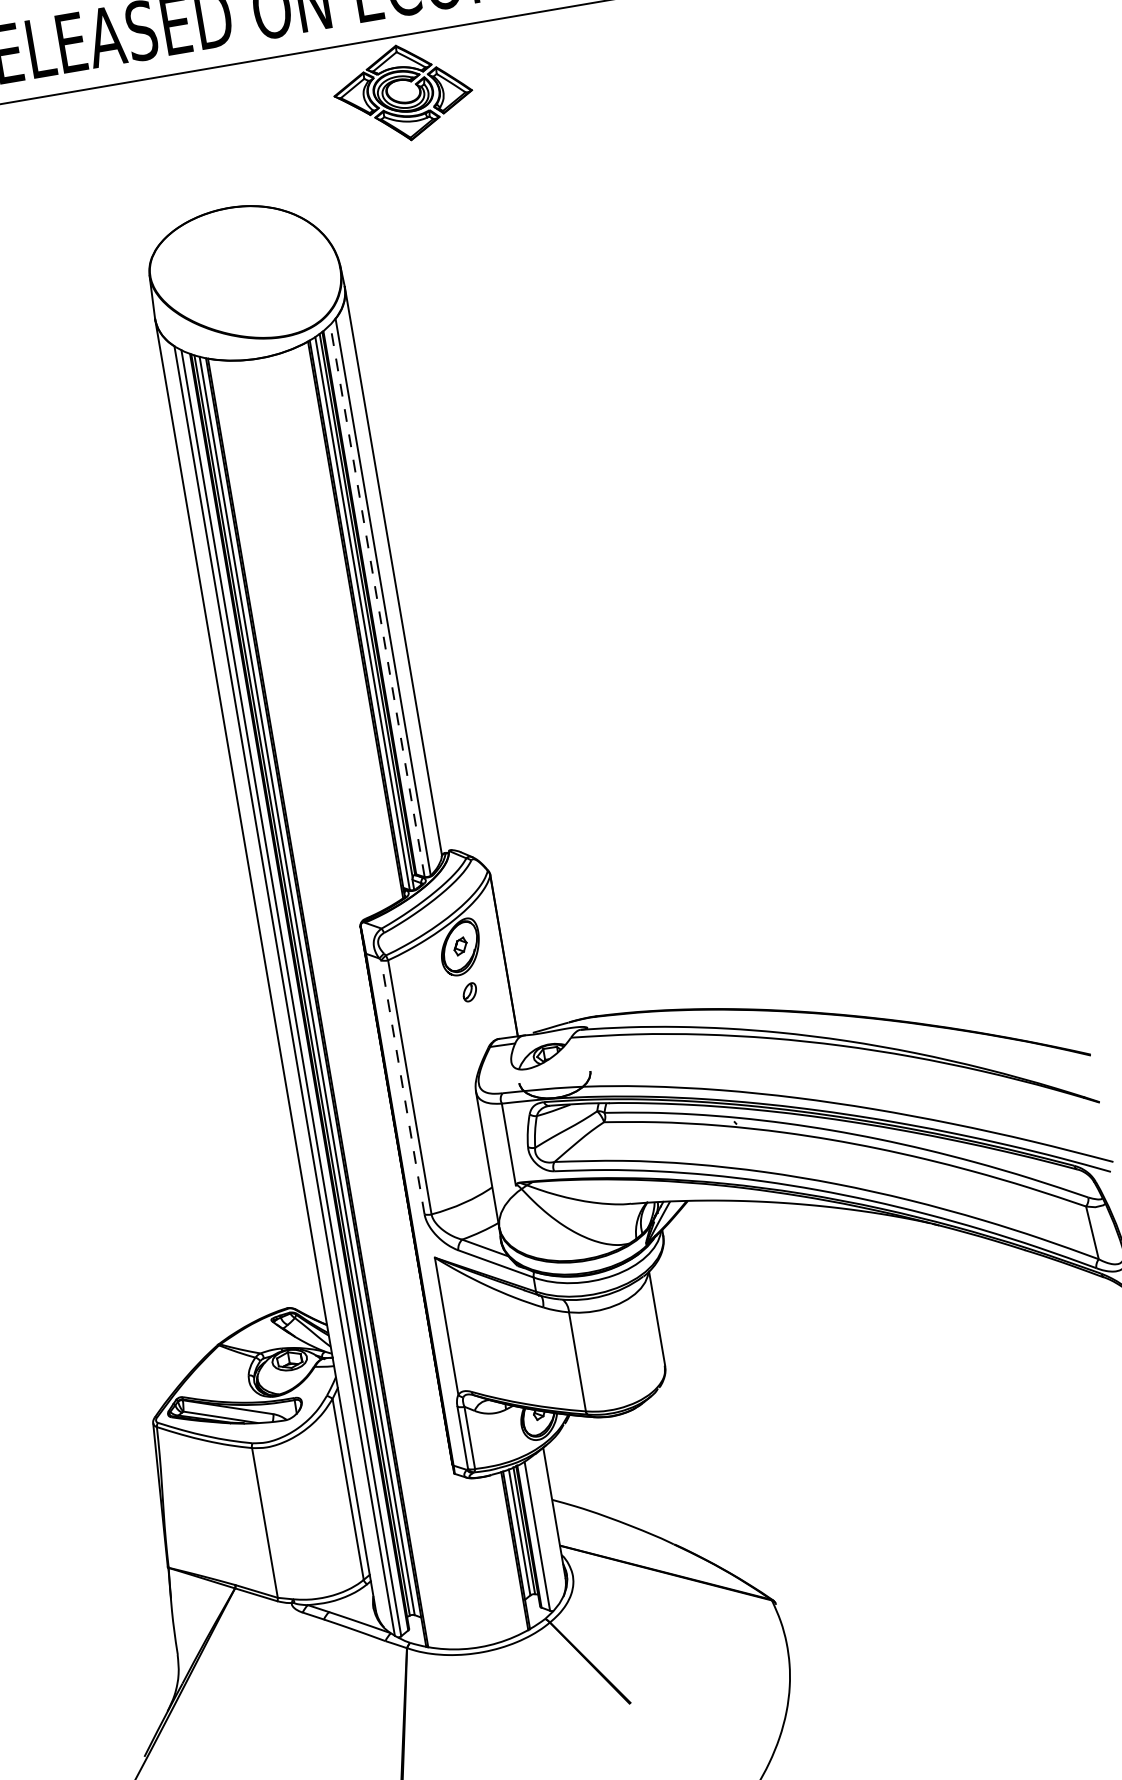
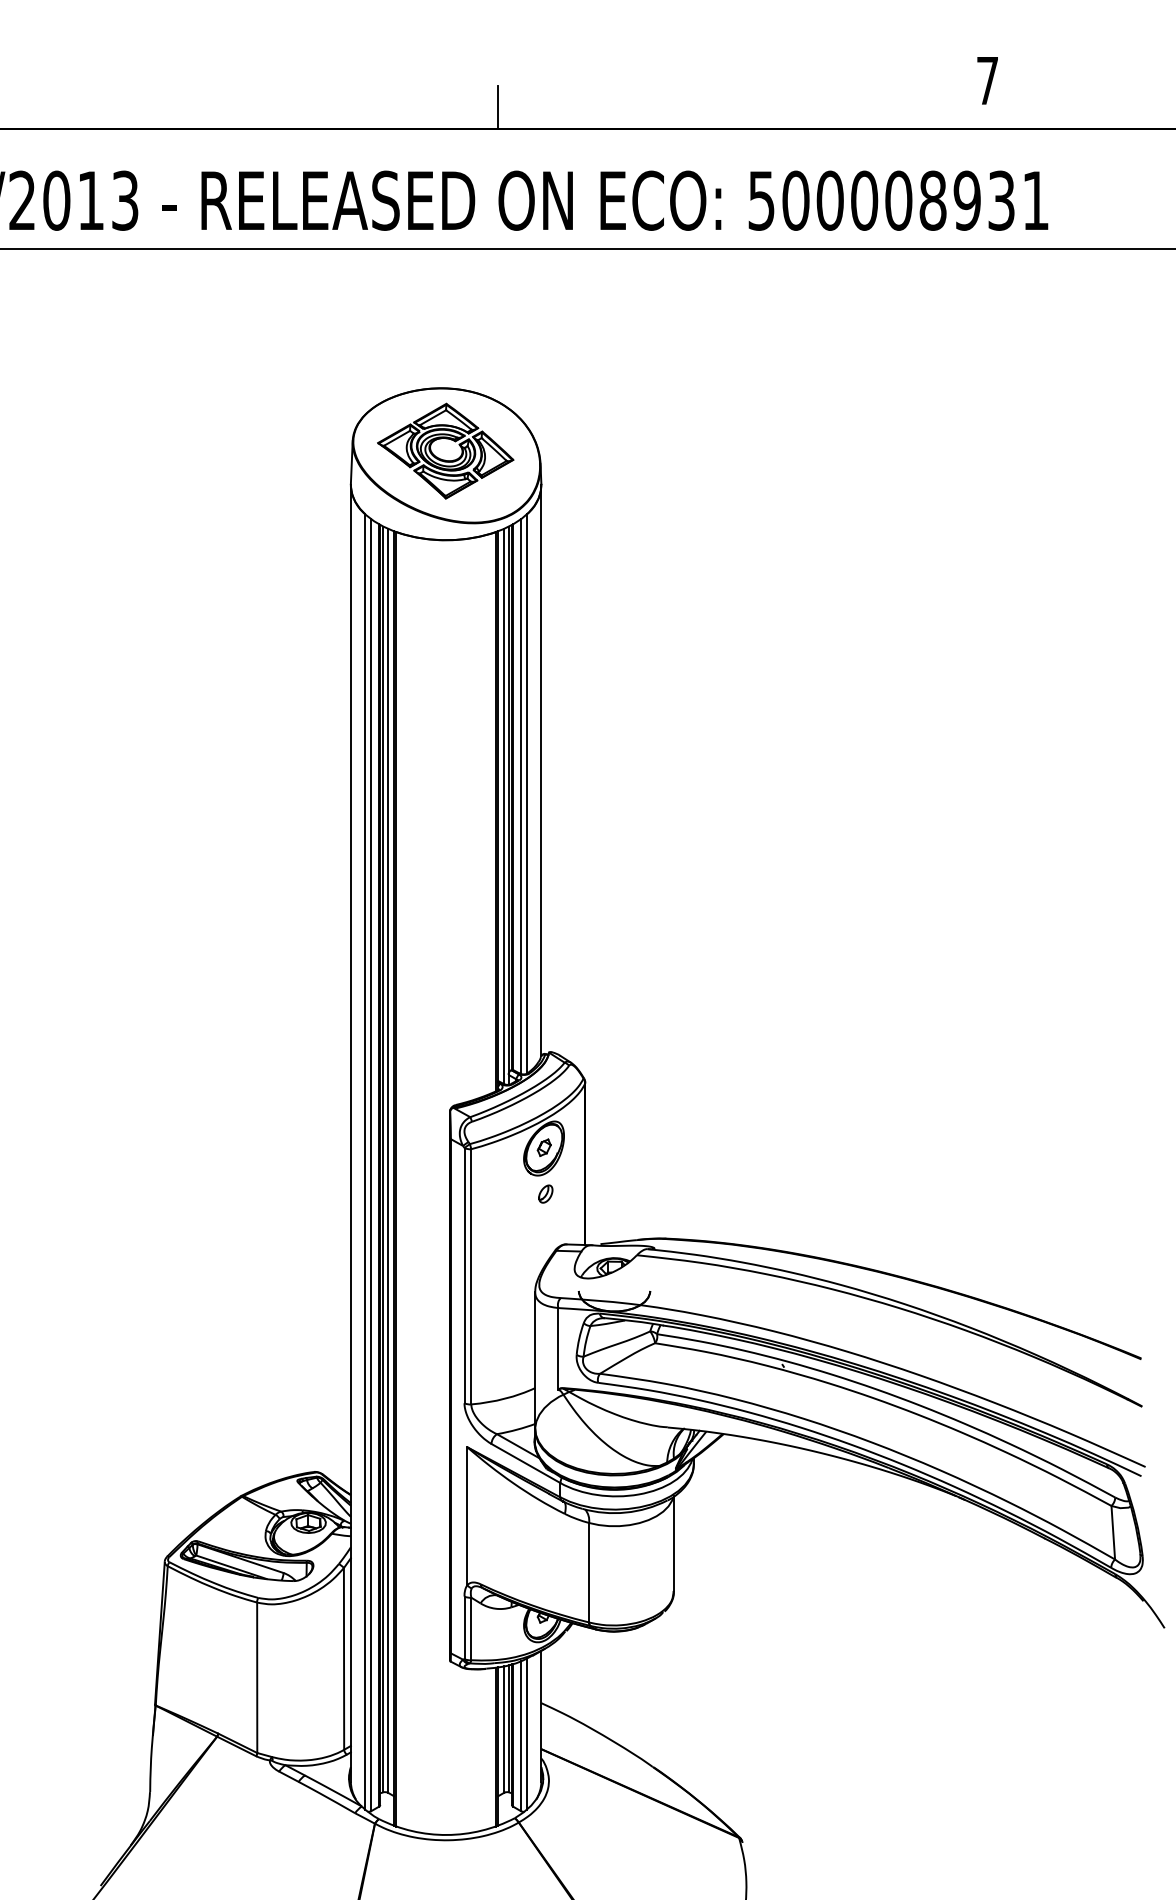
part: (400, 101) -> (441, 458), moved
line: (377, 600) -> (520, 796), dashed -> solid
line: (402, 1087) -> (464, 1275), dashed -> solid
line: (543, 1532) -> (527, 1733), added

